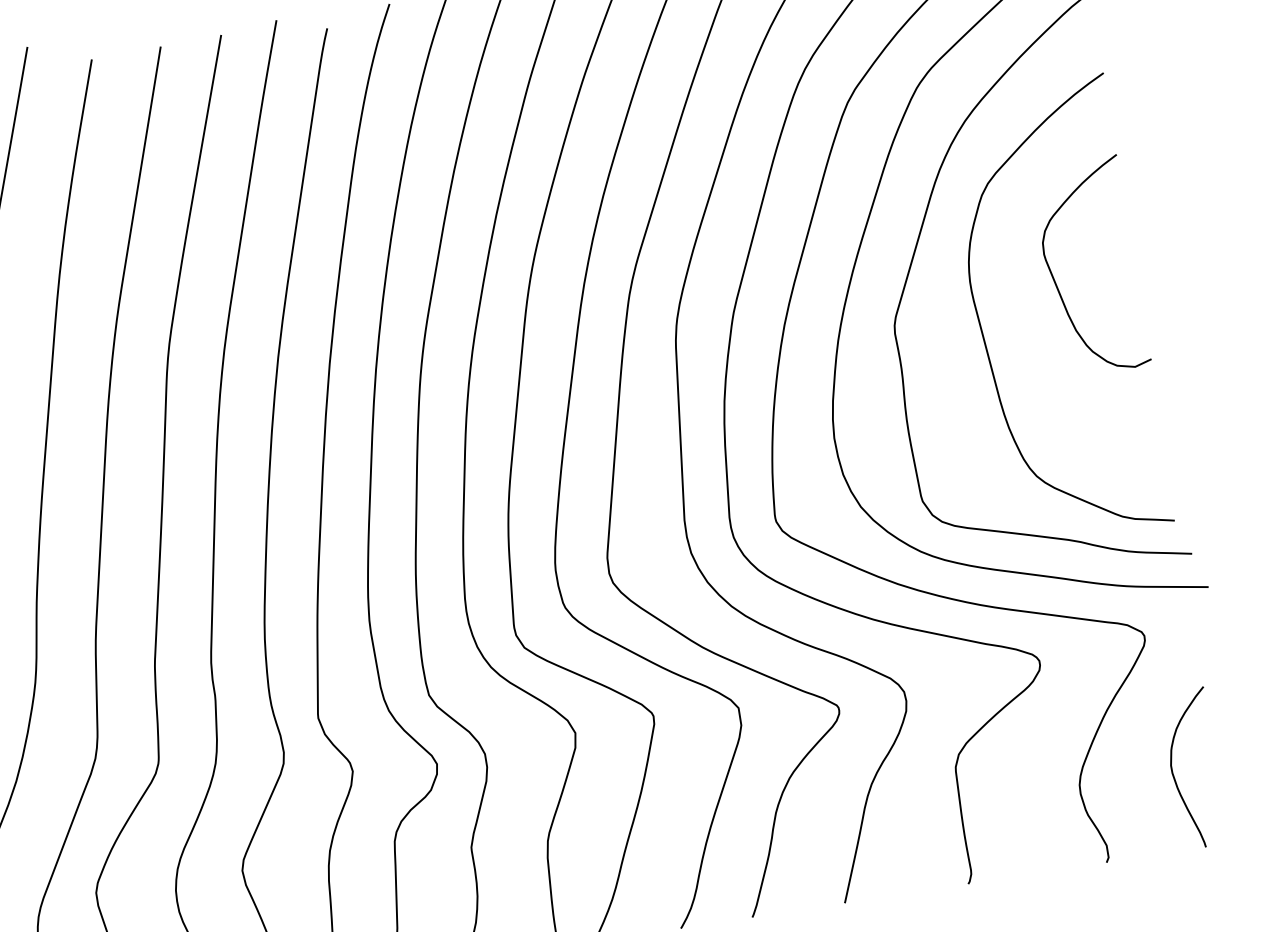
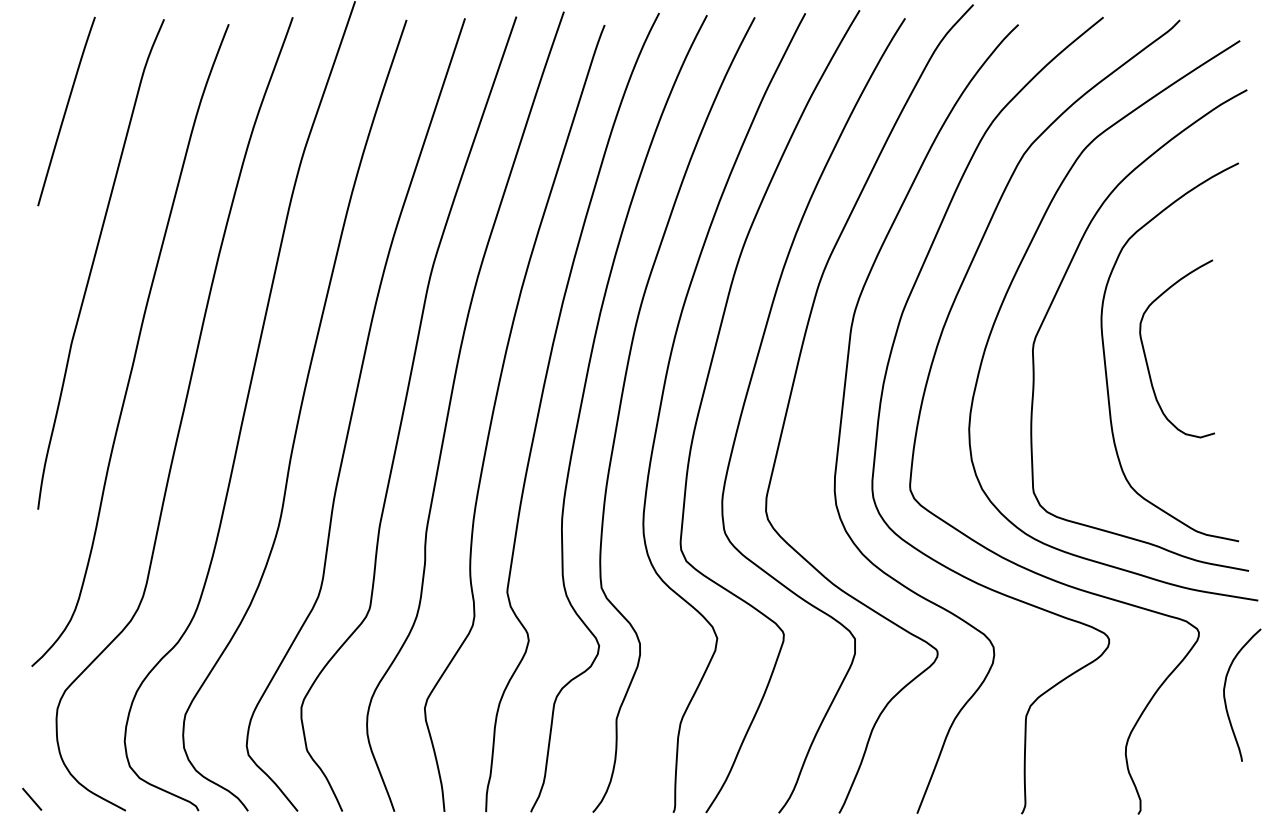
curve: (1056, 281) -> (1146, 356), moved
curve: (1174, 773) -> (1225, 696), moved

